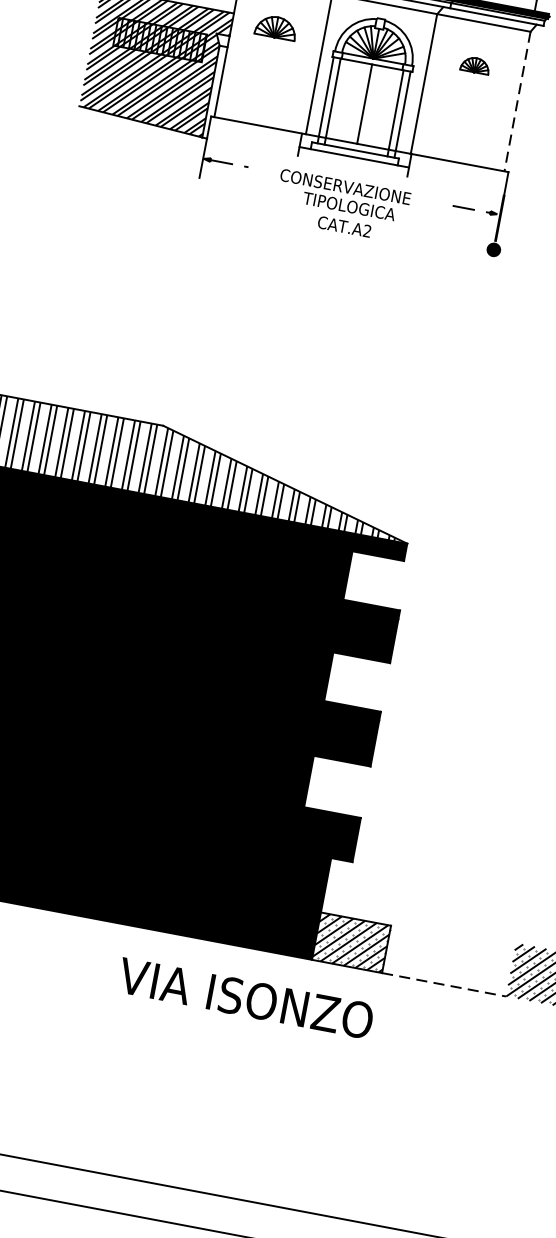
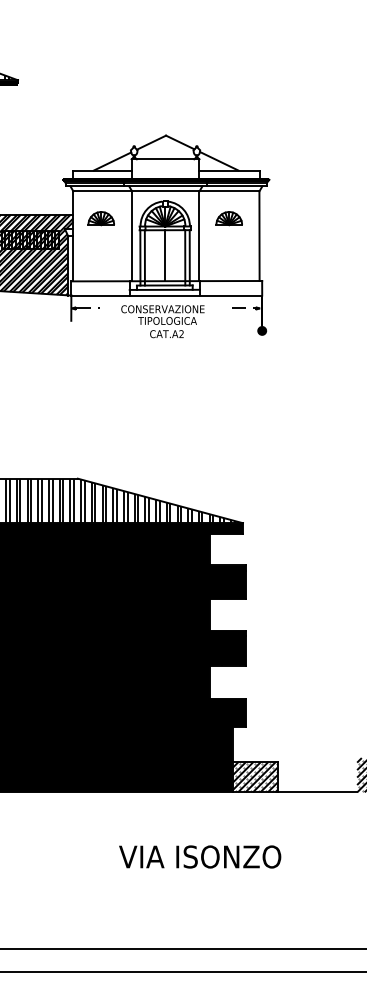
part: (474, 64) -> (228, 218), size x1.43
line: (517, 102) -> (259, 236), dashed -> solid
line: (355, 166) -> (166, 295), added
line: (444, 985) -> (317, 792), dashed -> solid
text: (246, 997) -> (200, 856), moved

